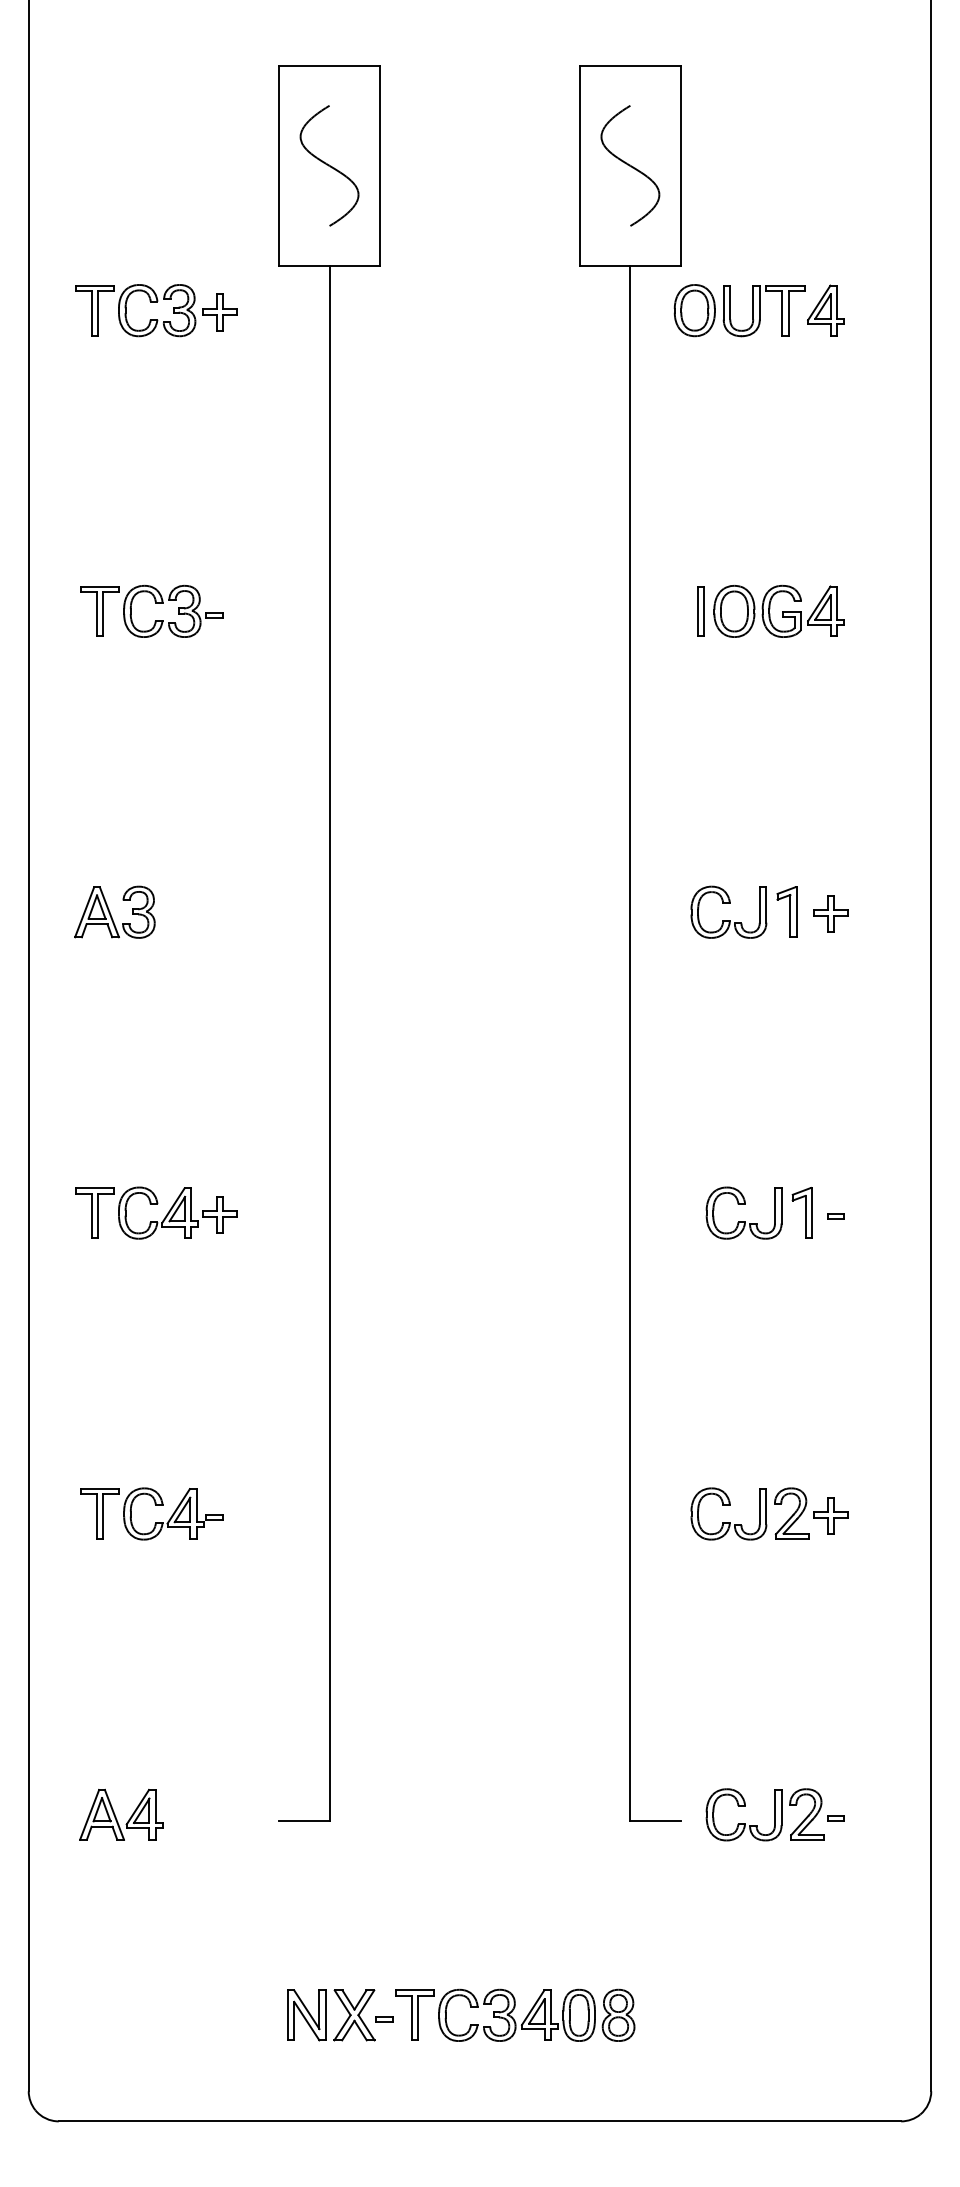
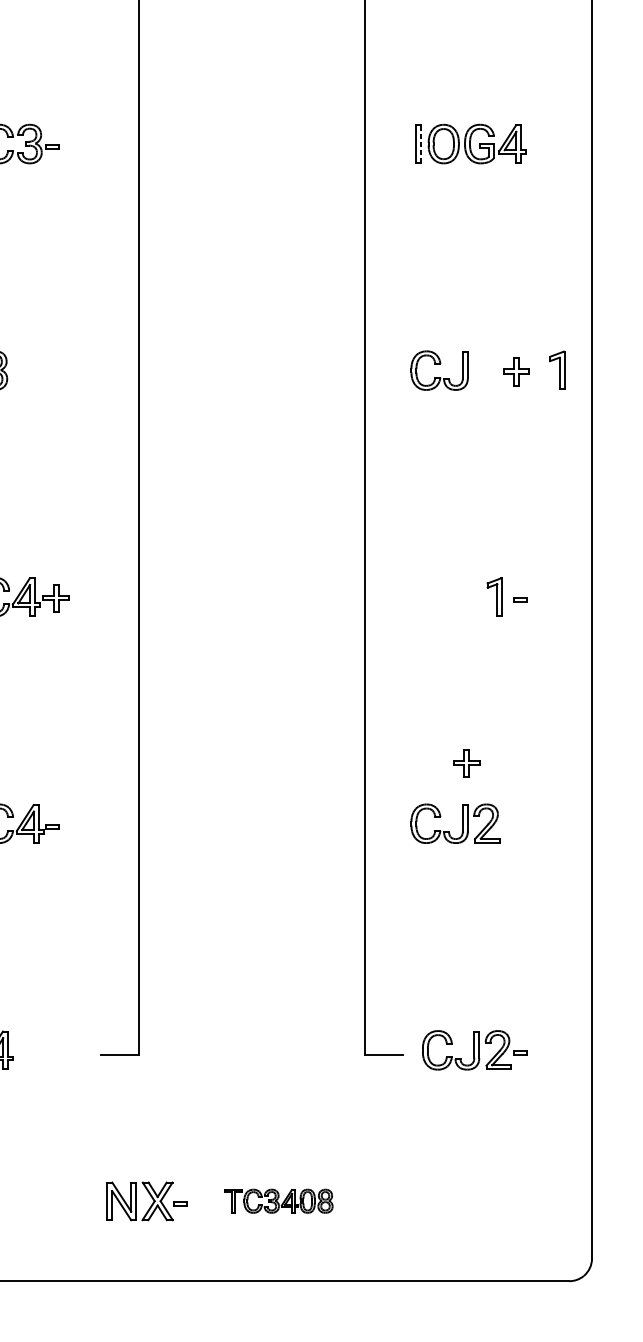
line: (704, 611) -> (421, 144), solid -> dashed
part: (786, 911) -> (556, 370), moved
part: (743, 1204) -> (450, 590), removed
part: (830, 1515) -> (466, 763), moved
part: (515, 2014) -> (278, 1200), size x0.6

